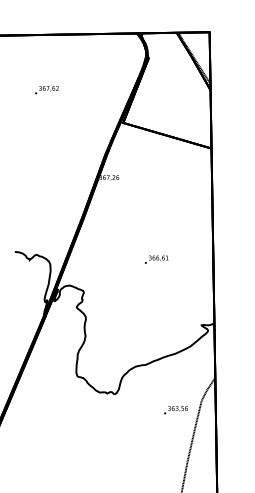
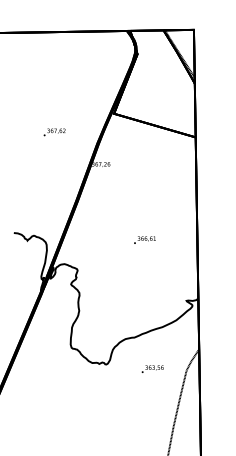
text: (46, 90) -> (54, 132), moved
text: (175, 410) -> (152, 369), moved

